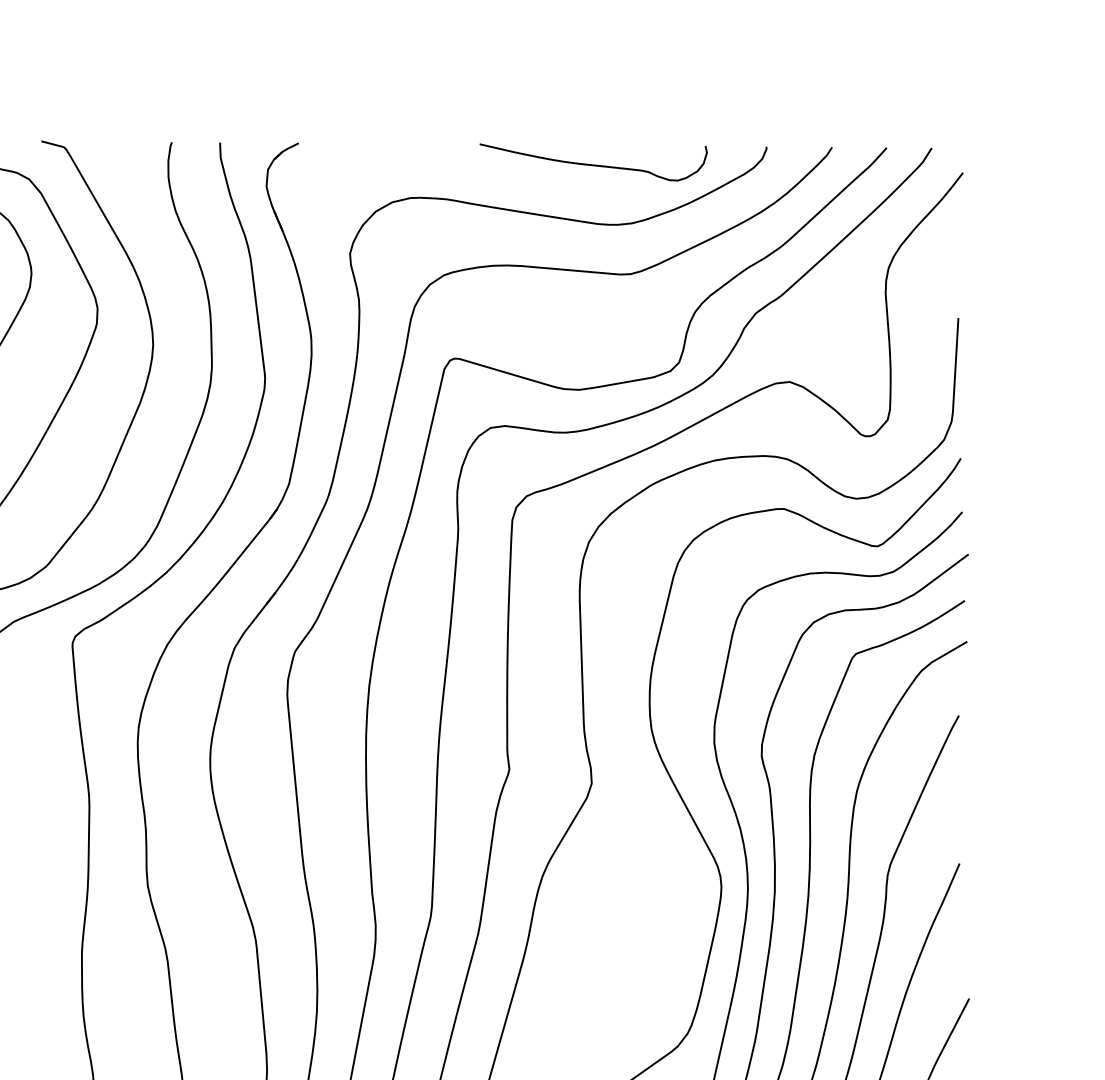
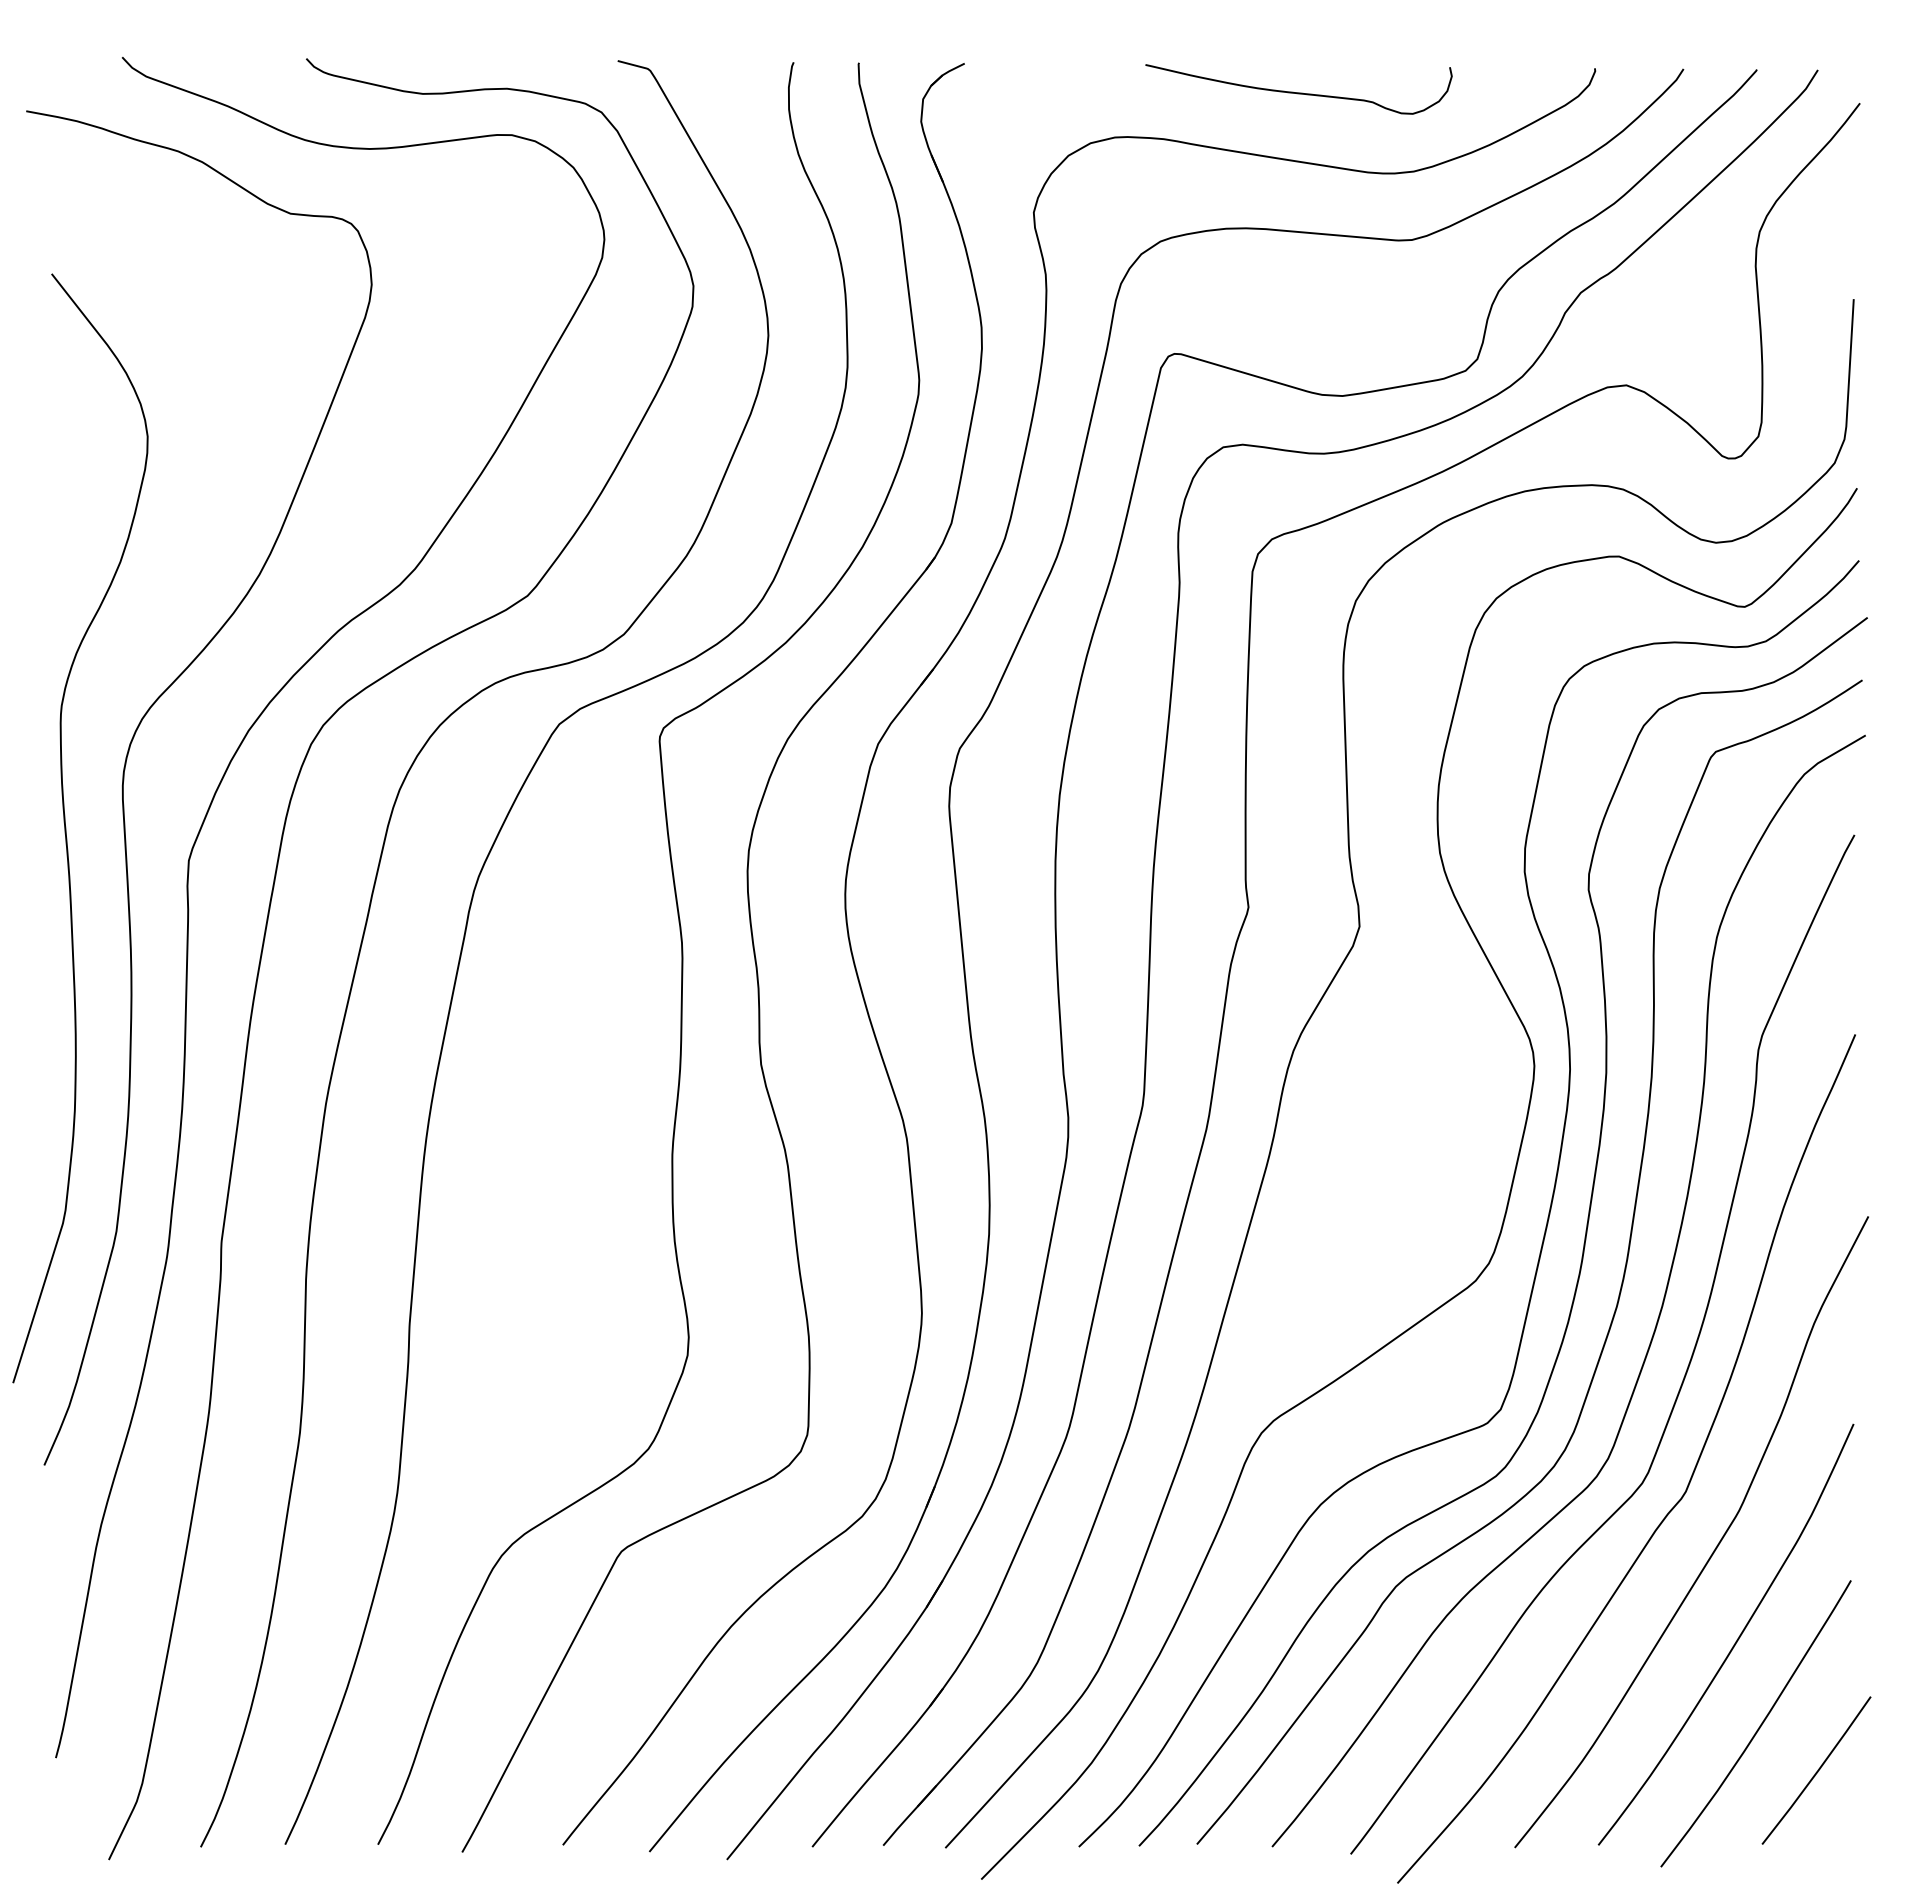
curve: (593, 164) -> (1298, 92), moved

